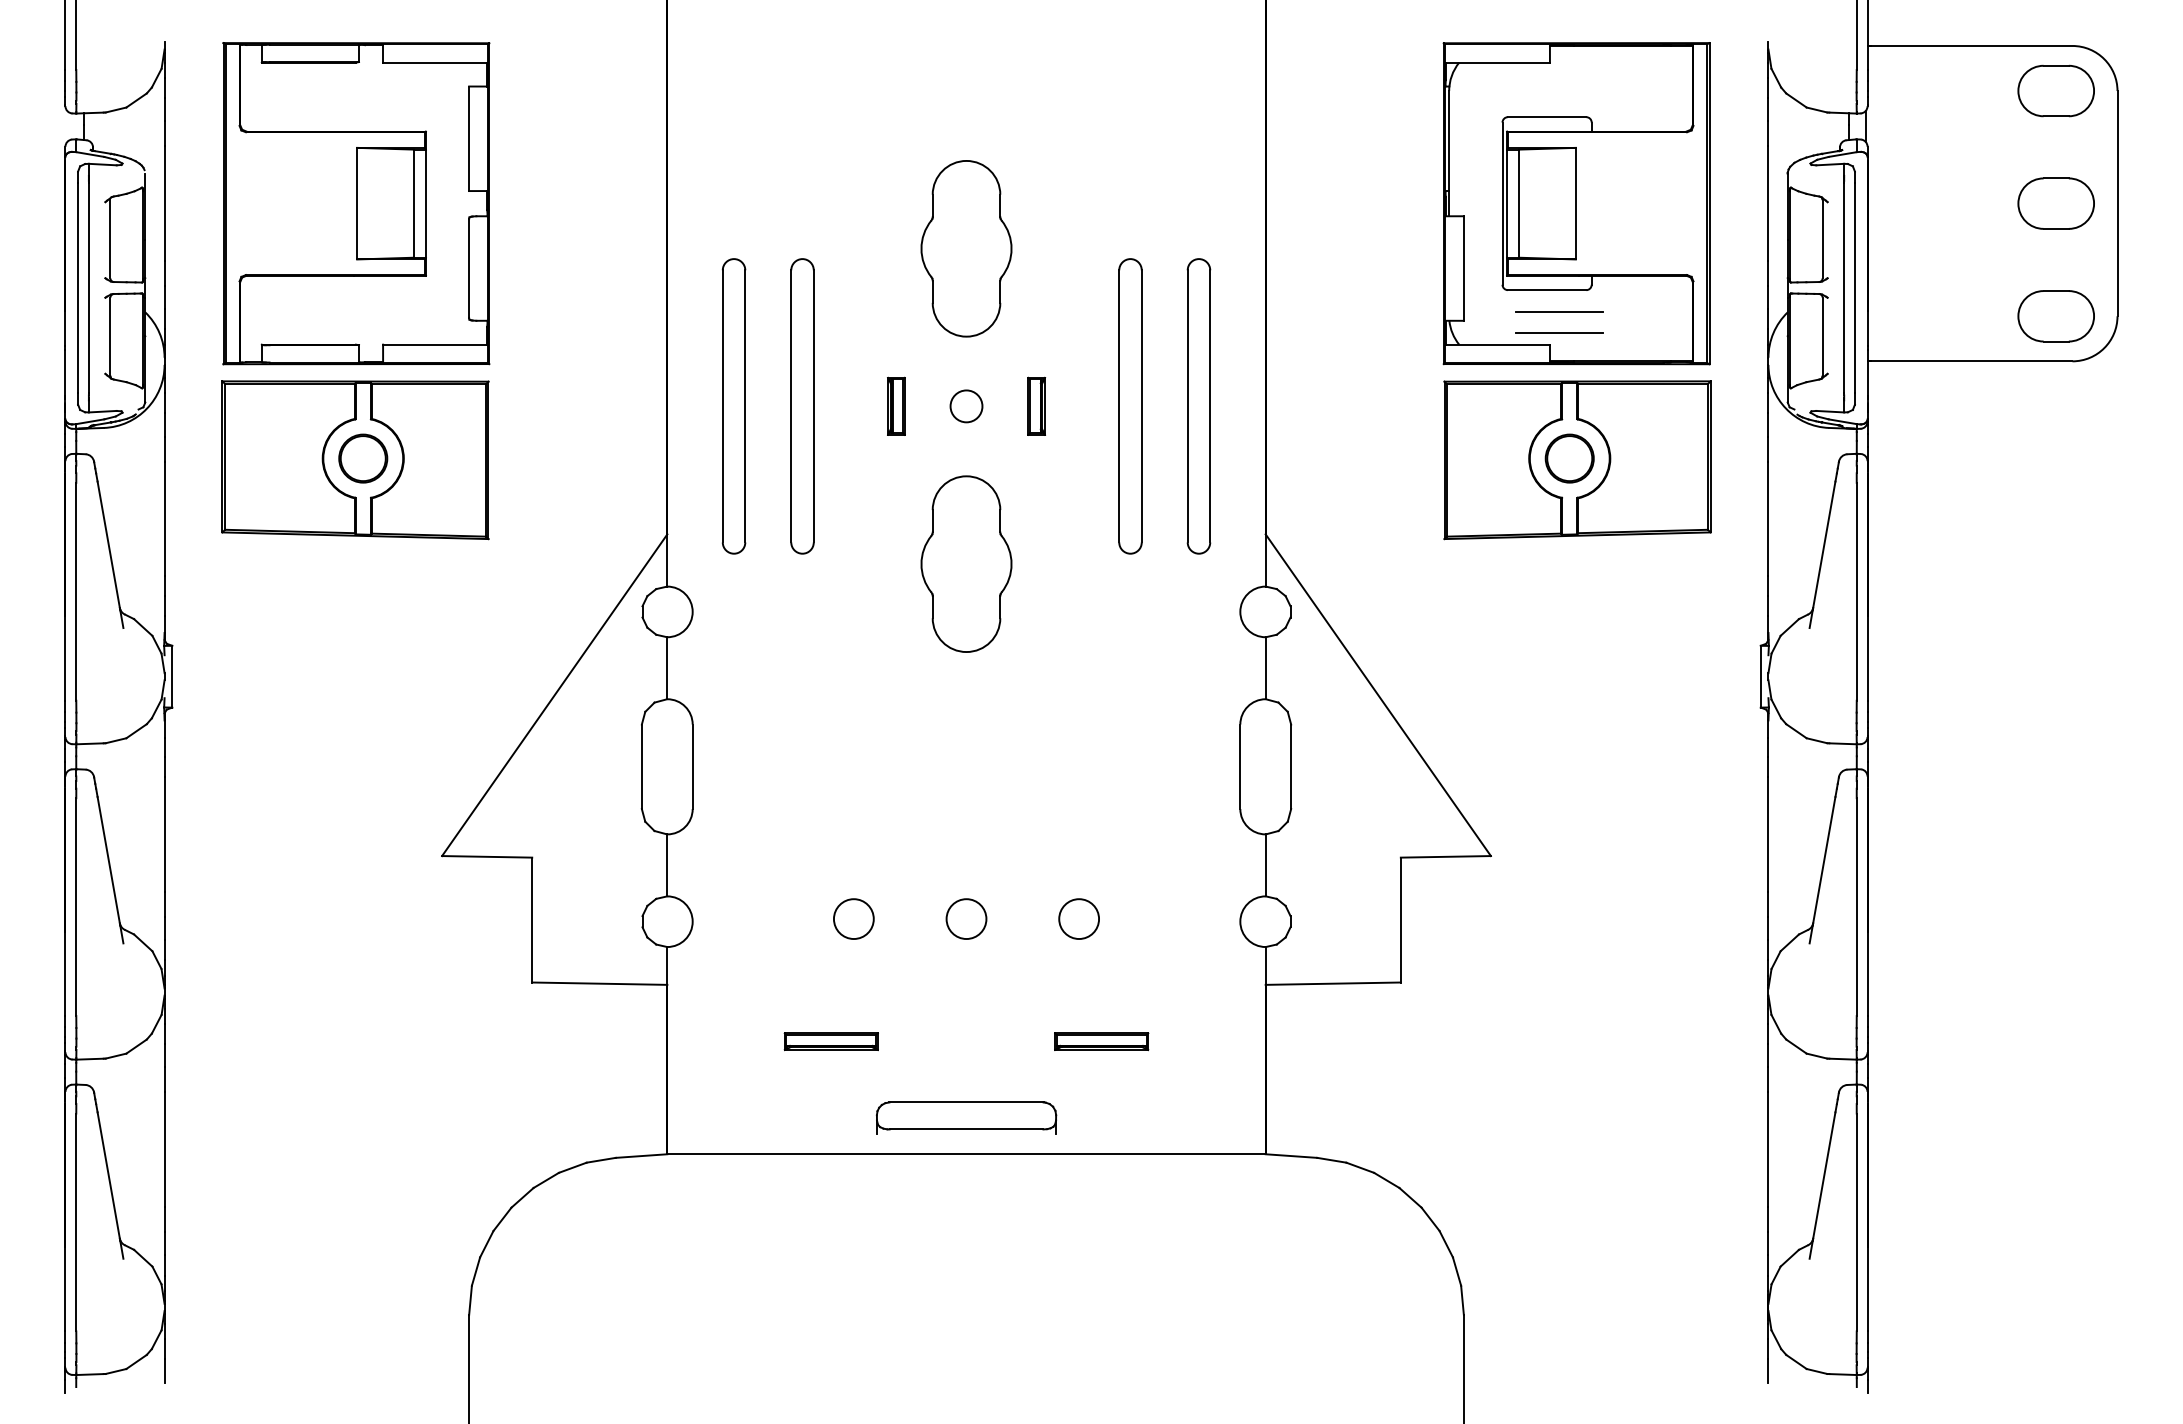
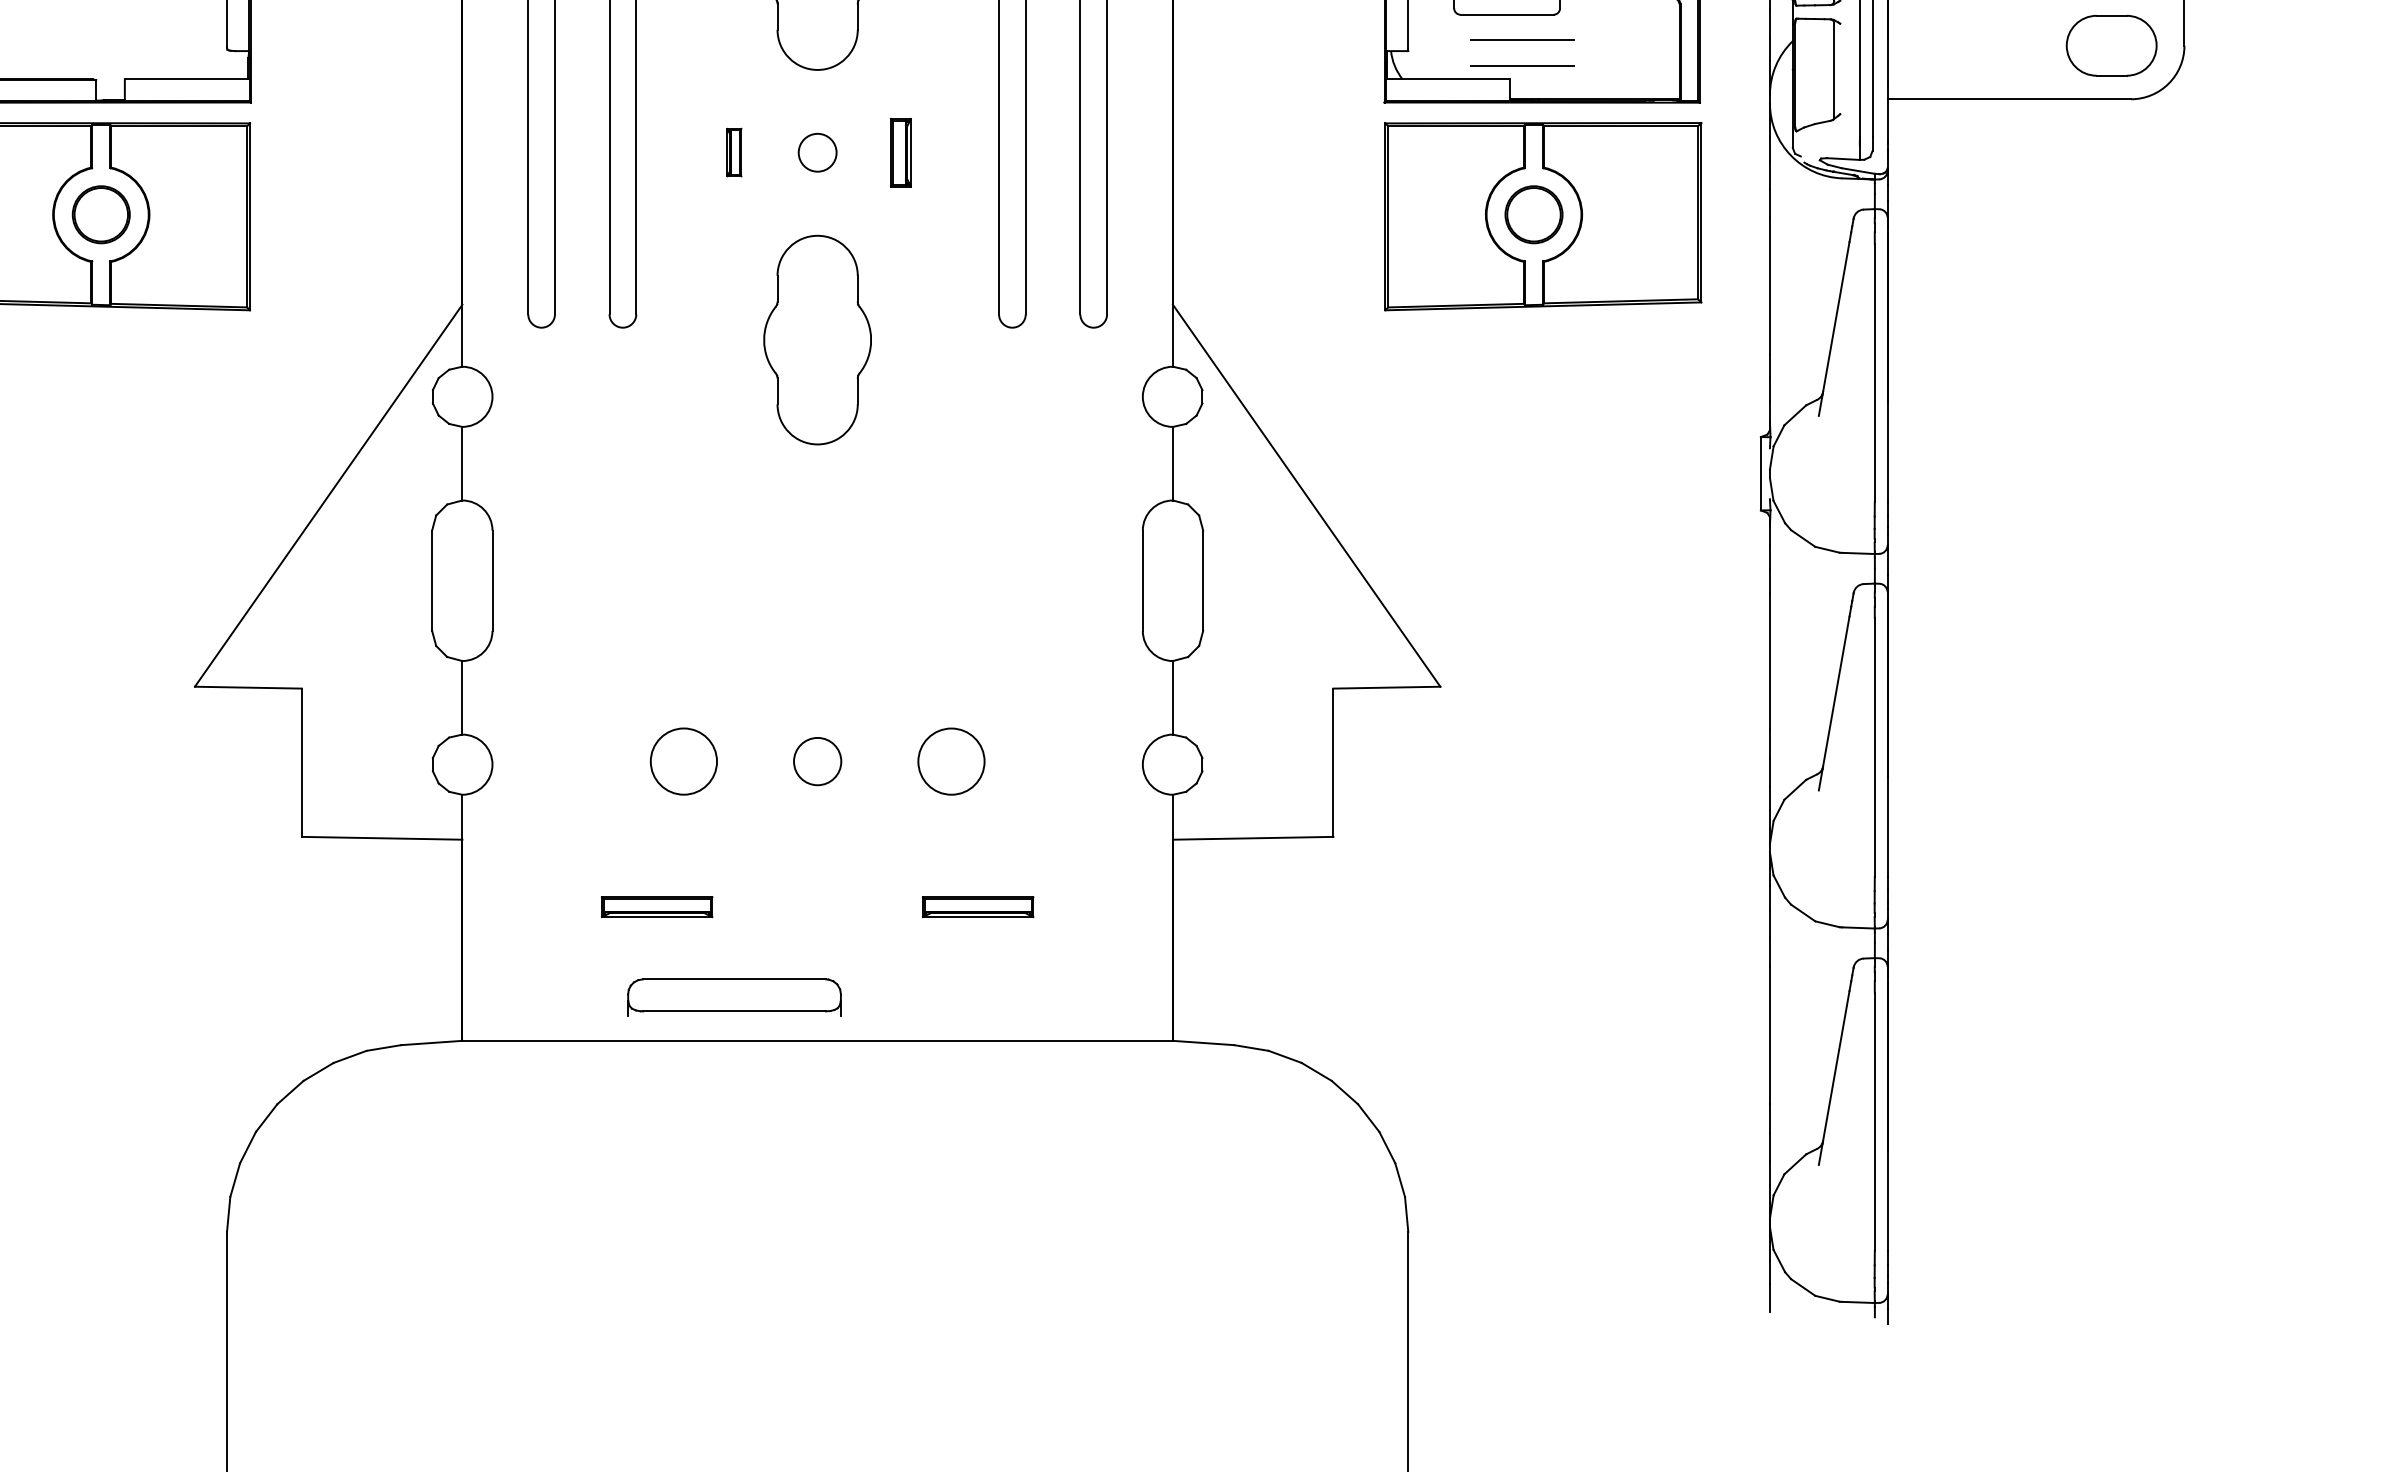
part: (896, 405) -> (734, 151), size x0.7
circle: (1078, 918) -> (950, 760), size x1.4
circle: (853, 919) -> (683, 762), size x1.4
part: (966, 1117) -> (734, 997), moved

